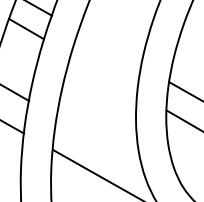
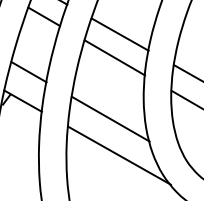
line: (109, 48) -> (119, 34), added
line: (103, 73) -> (114, 57), added
line: (99, 140) -> (110, 118), added

